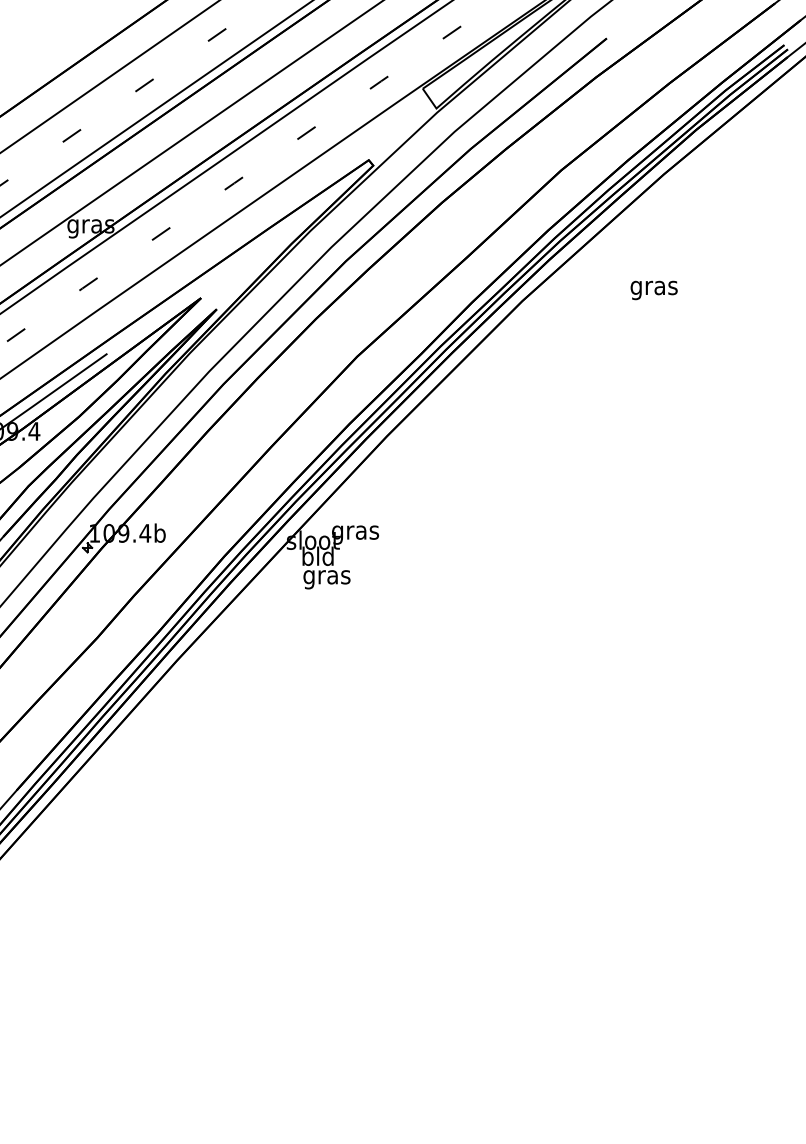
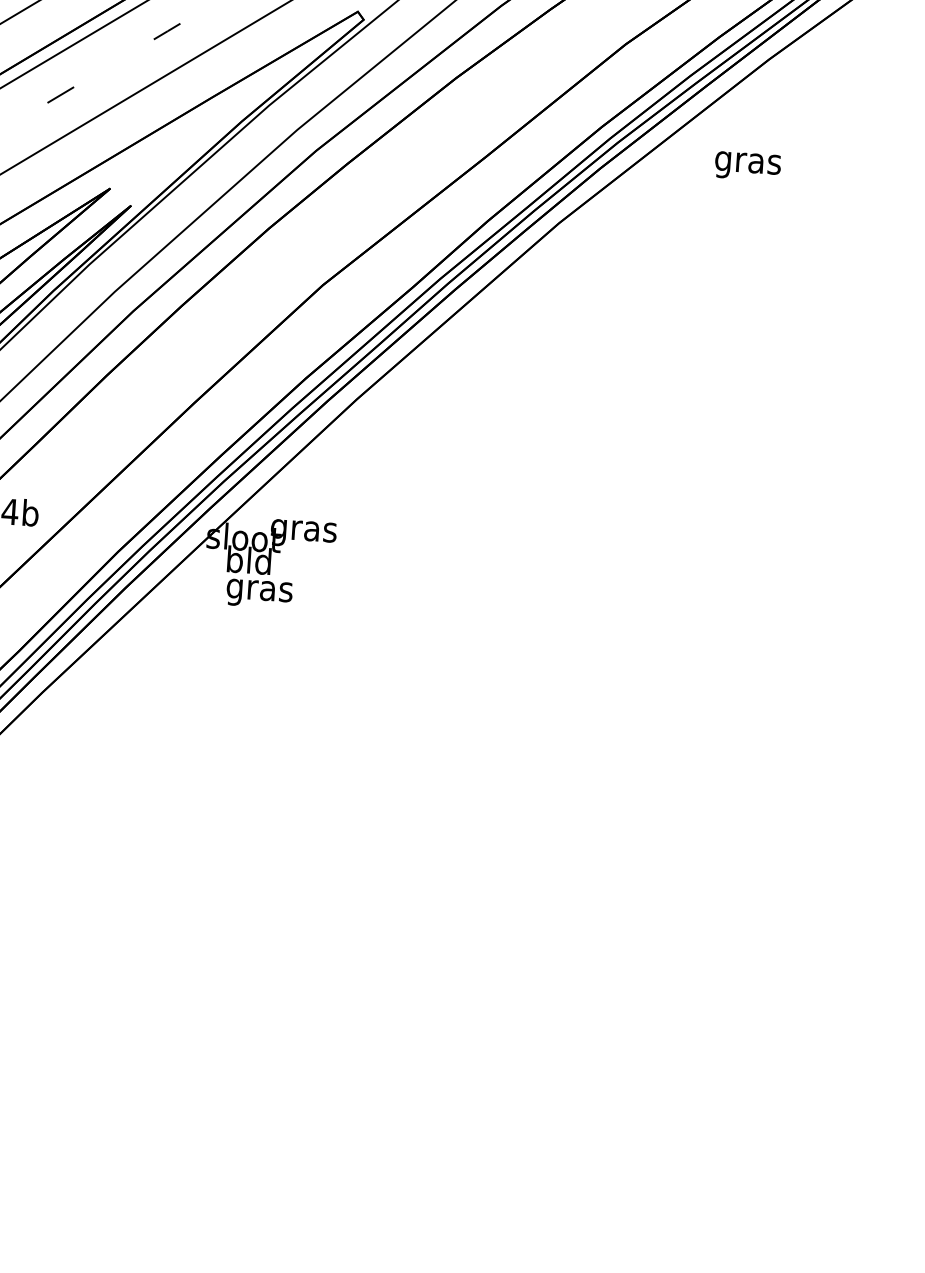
text: (653, 290) -> (746, 166), moved

